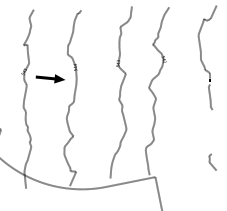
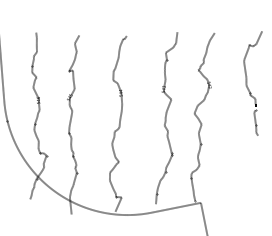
fill: (50, 78) -> (96, 104), removed
curve: (210, 162) -> (256, 188), removed

